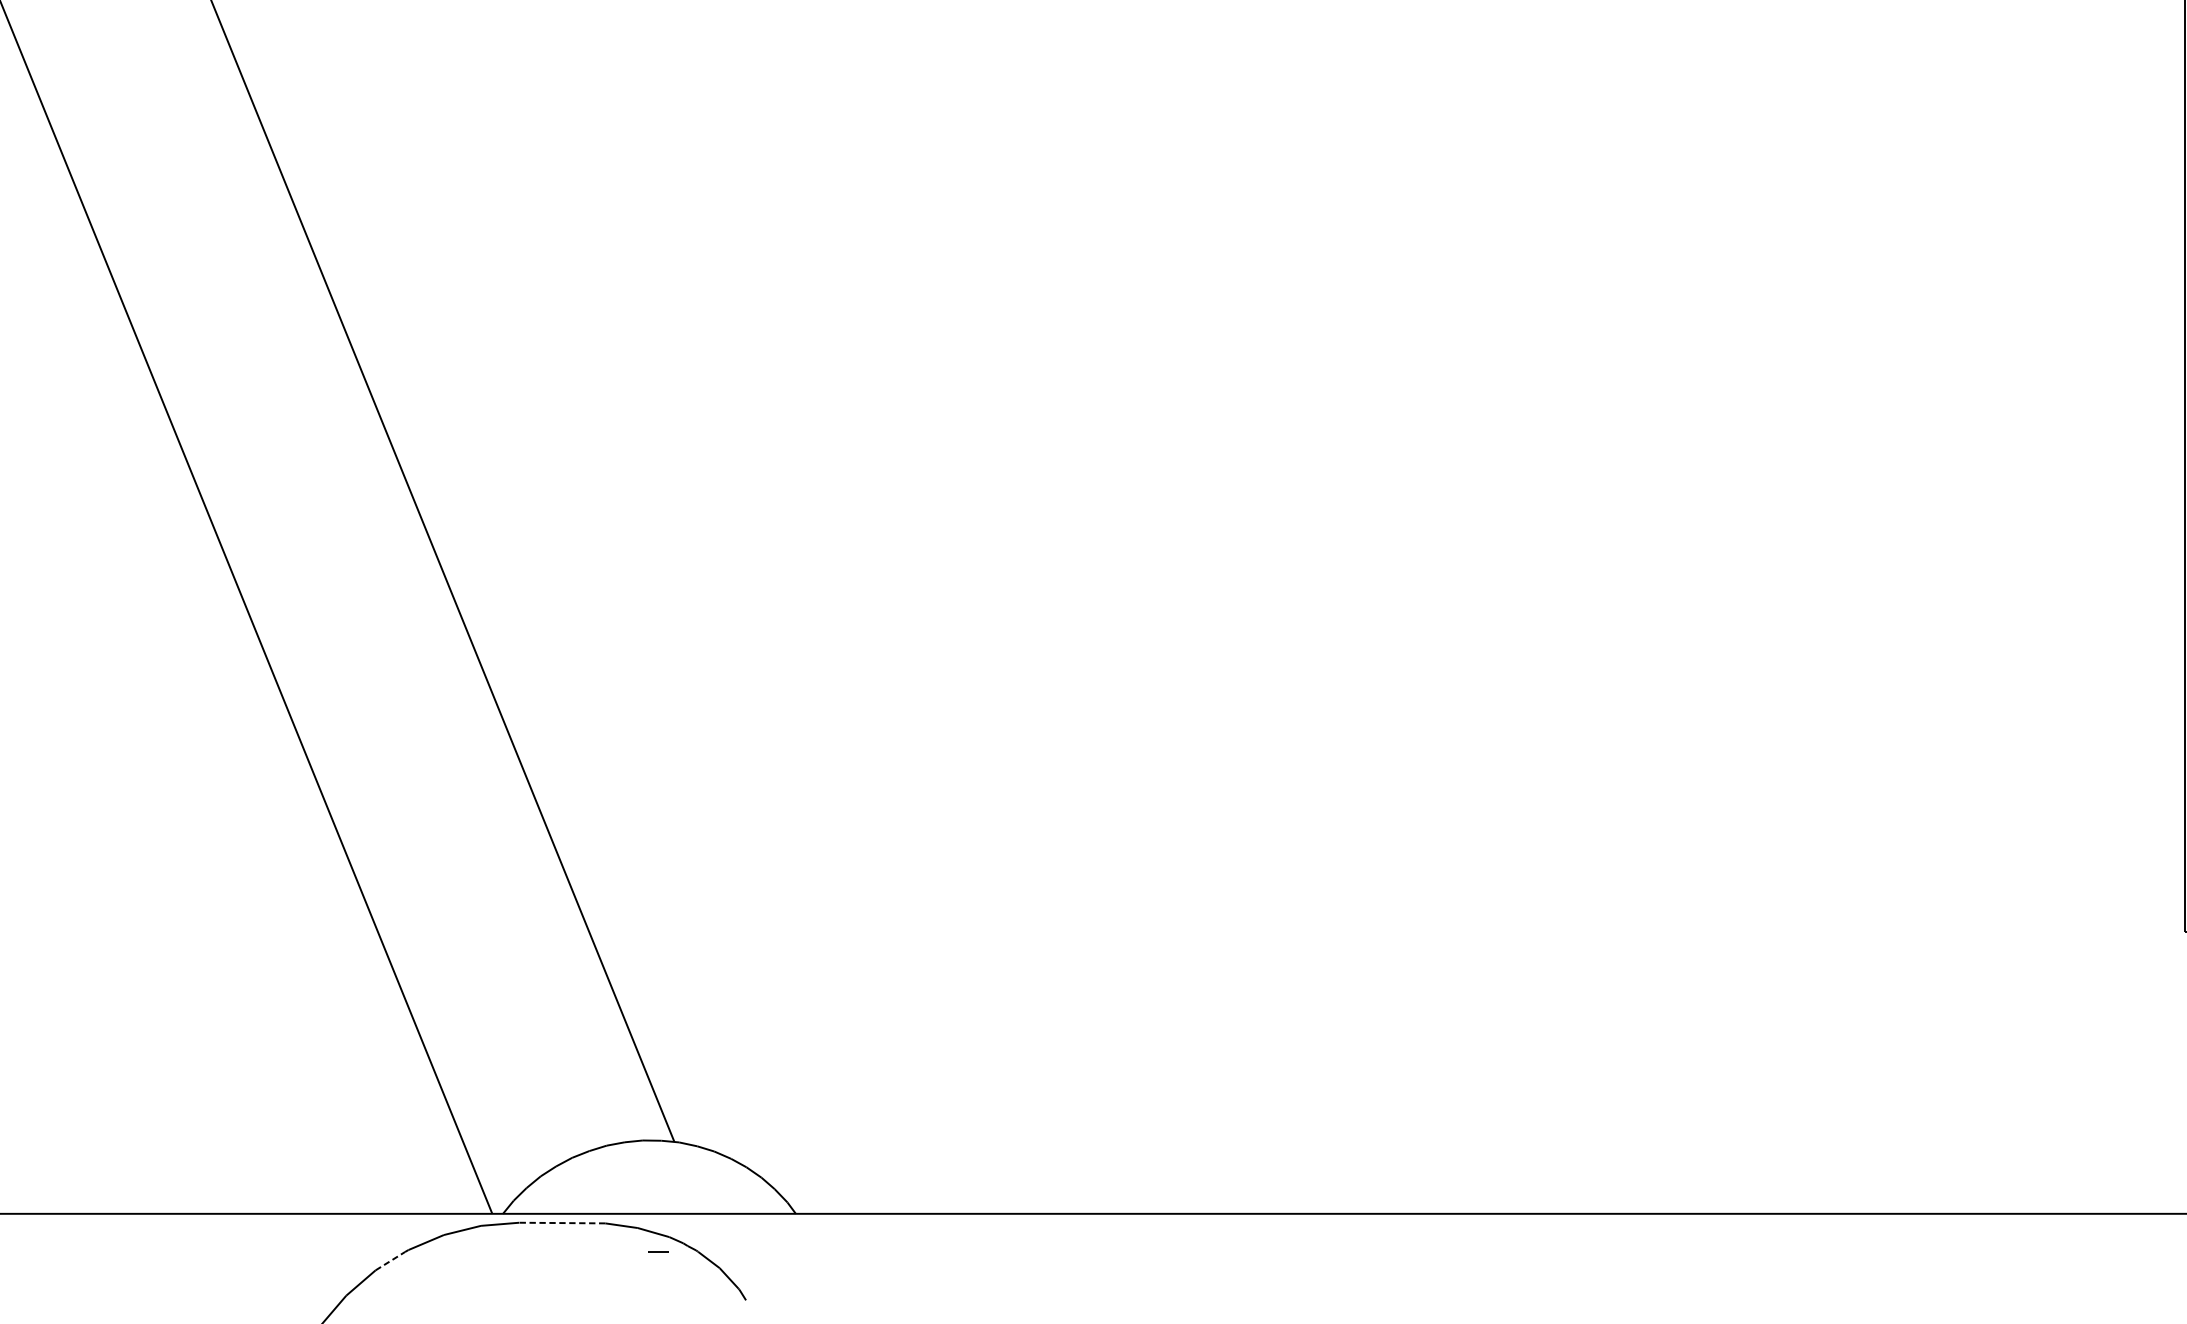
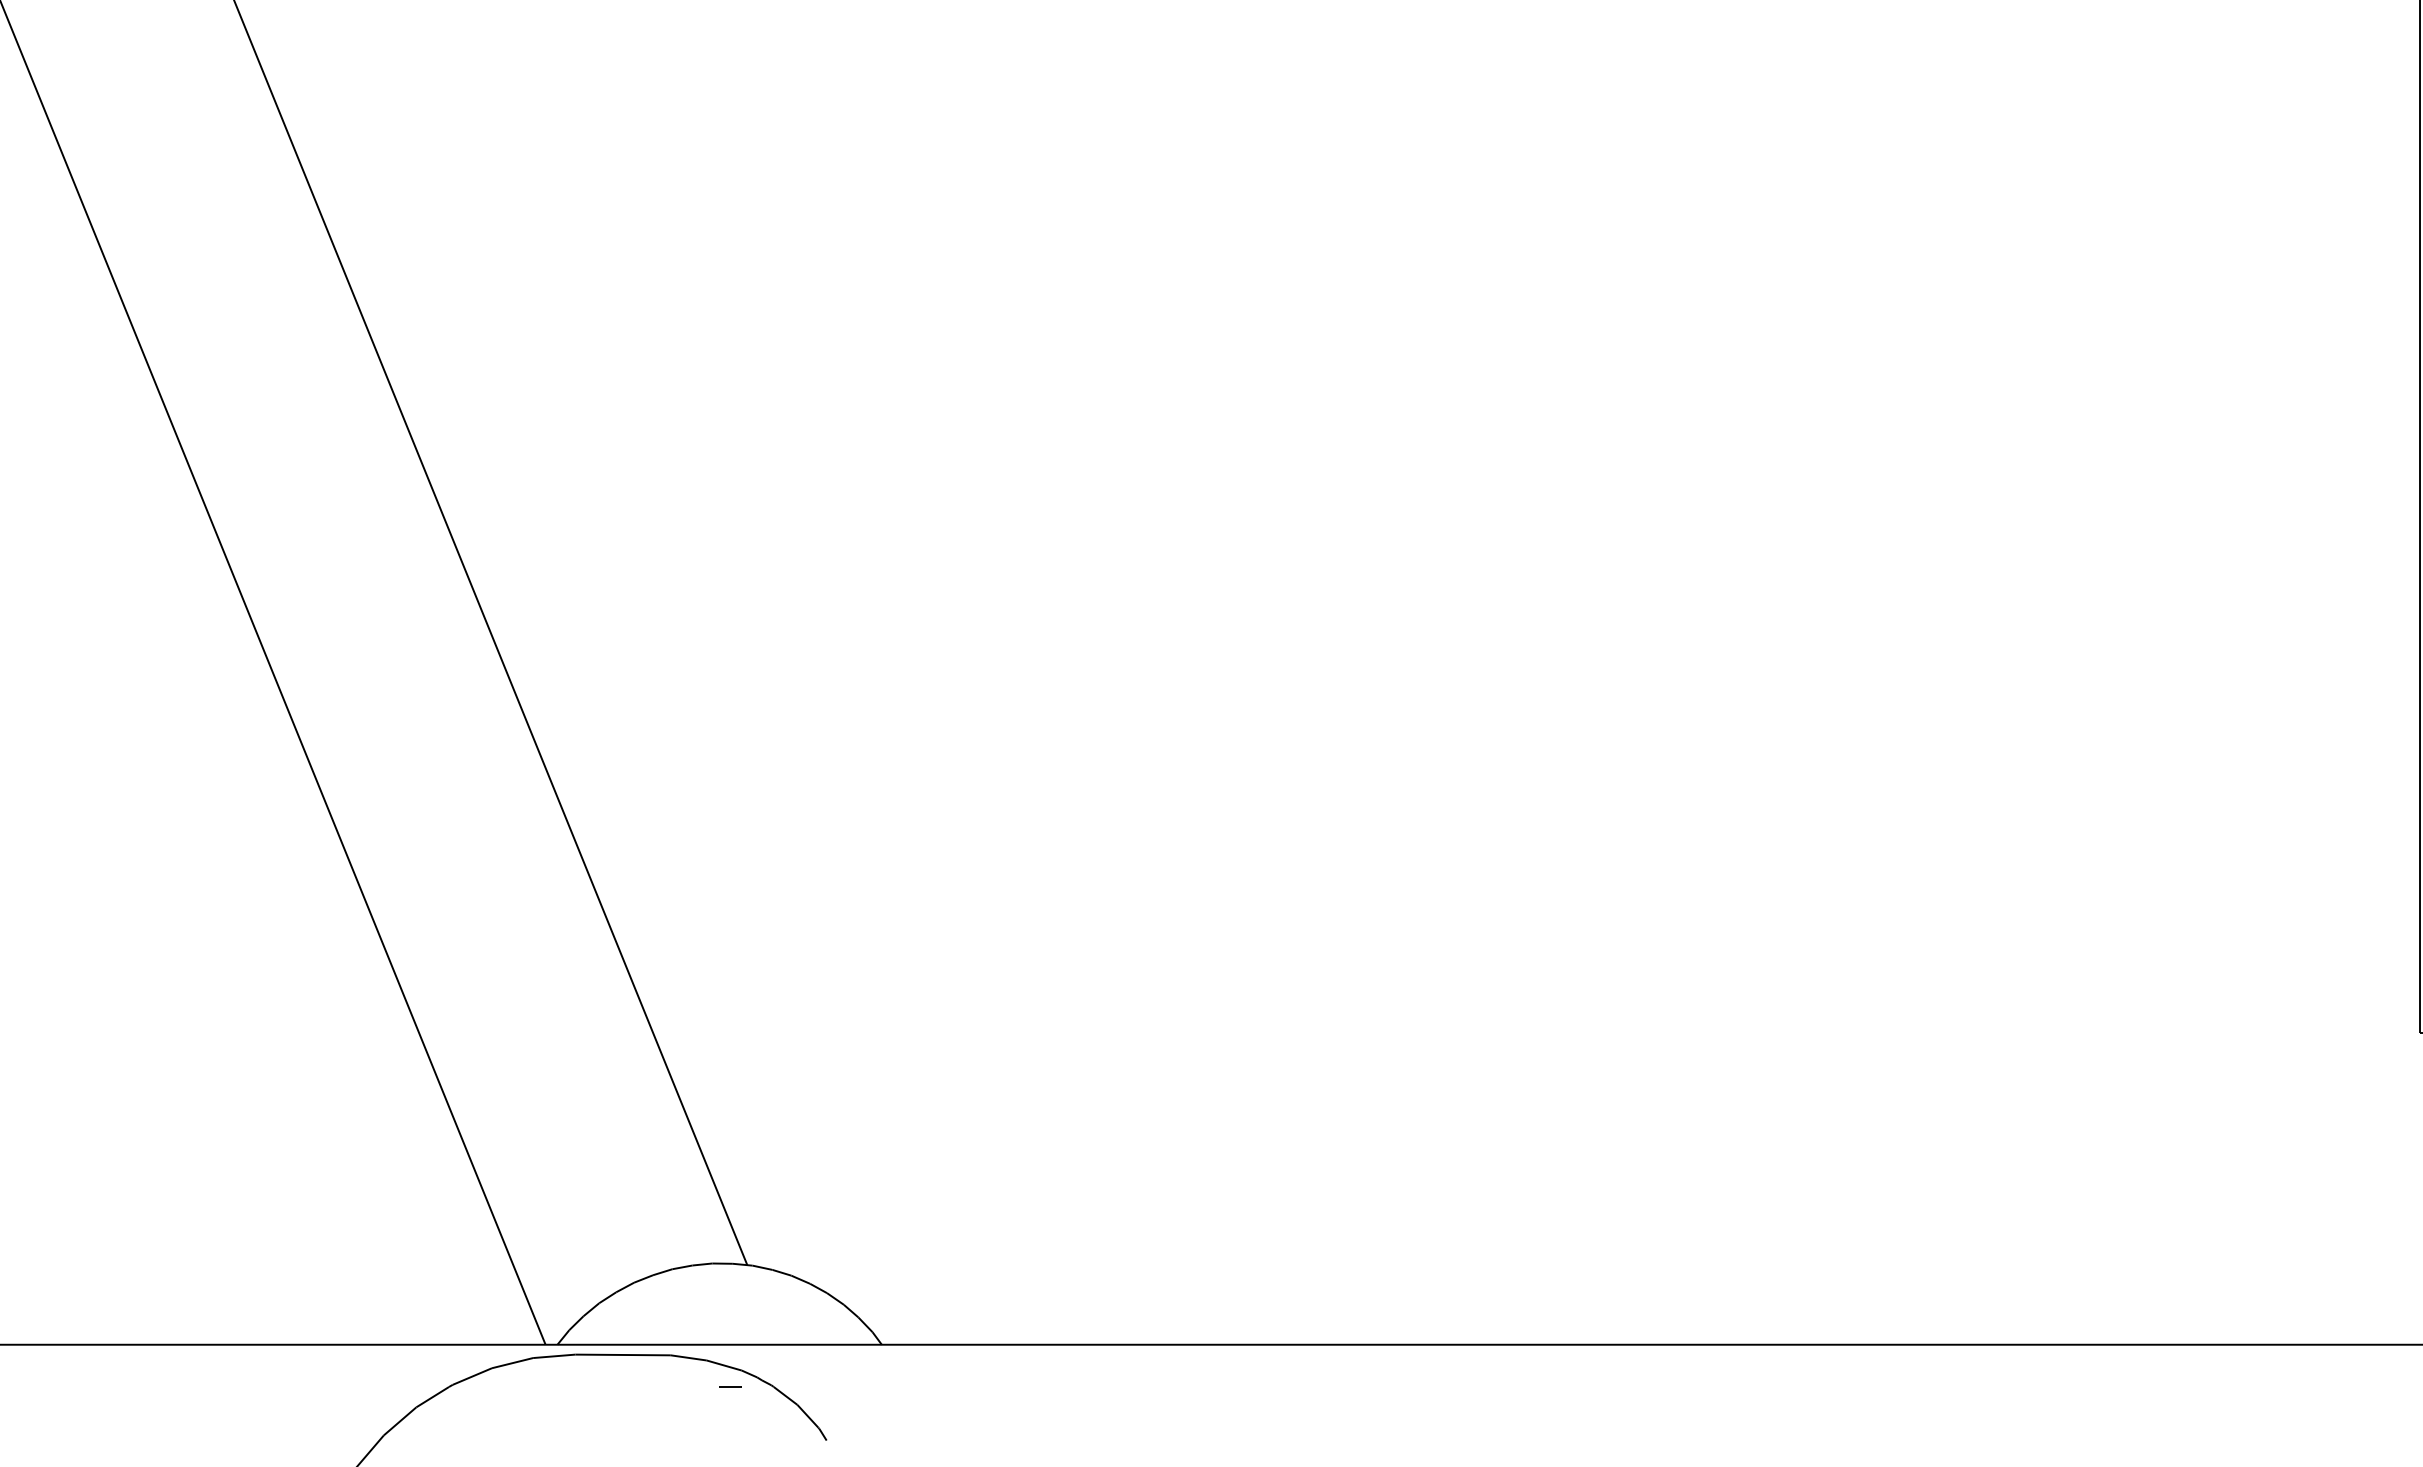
line: (562, 1222) -> (623, 1354), dashed -> solid
line: (391, 1260) -> (433, 1396), dashed -> solid

